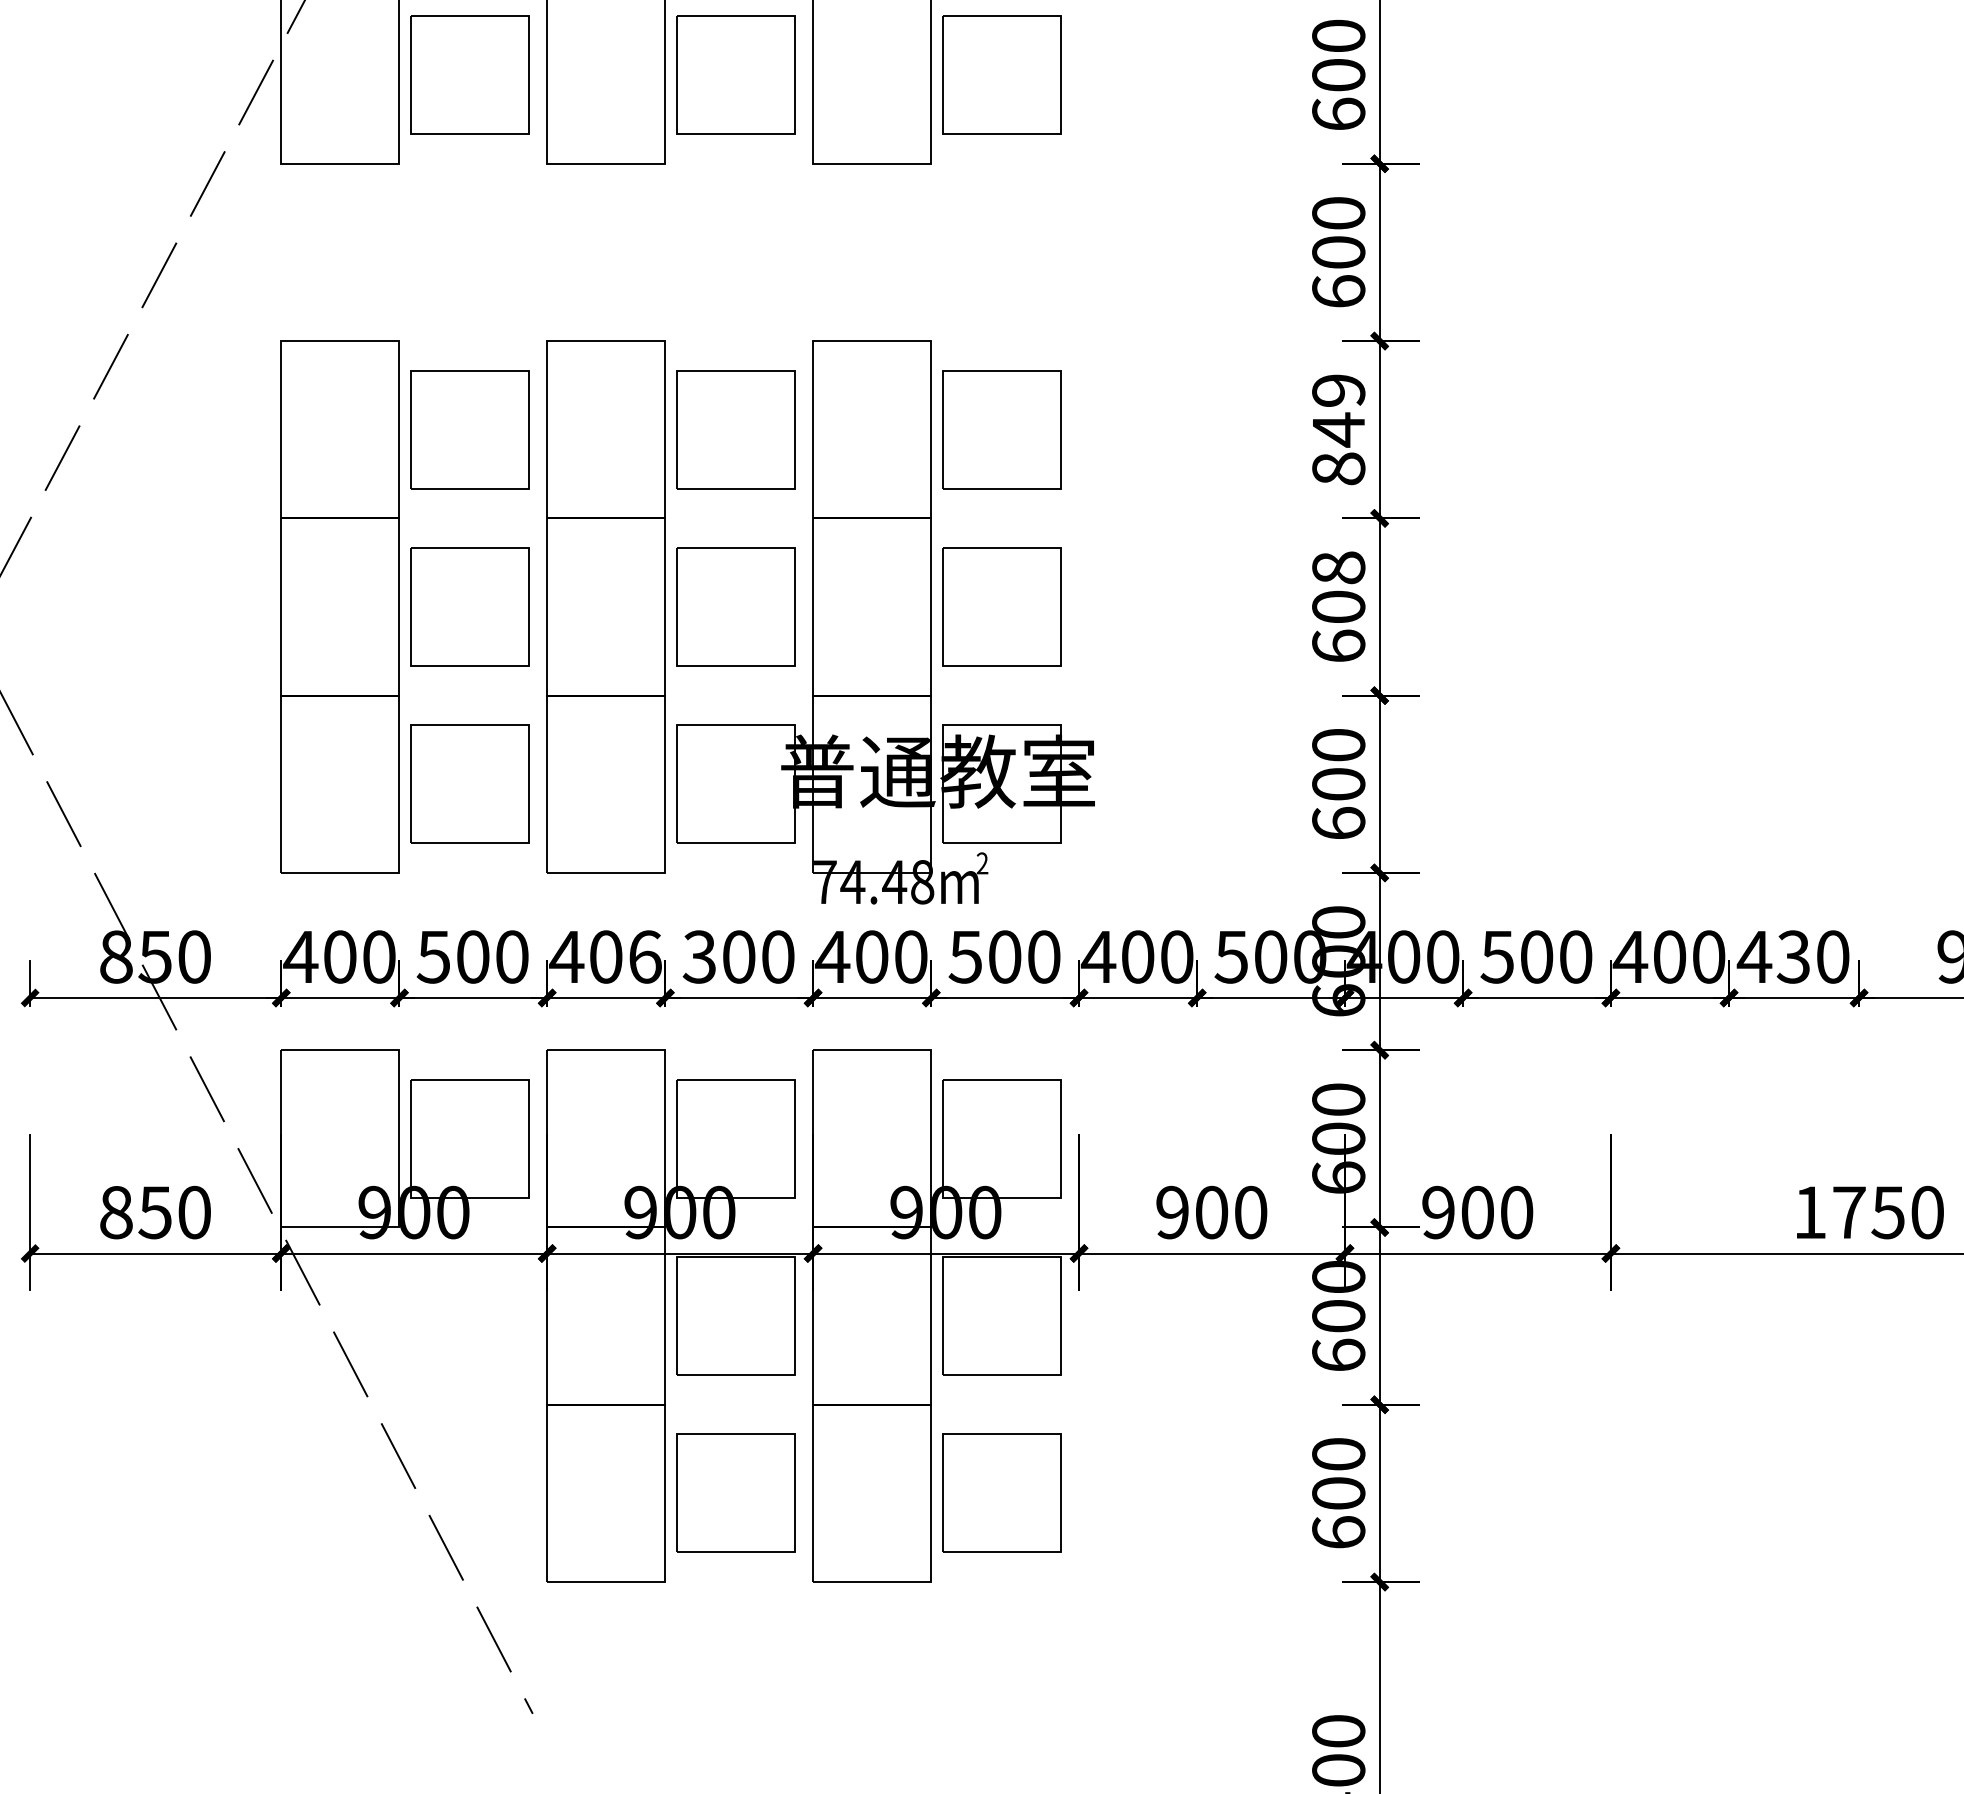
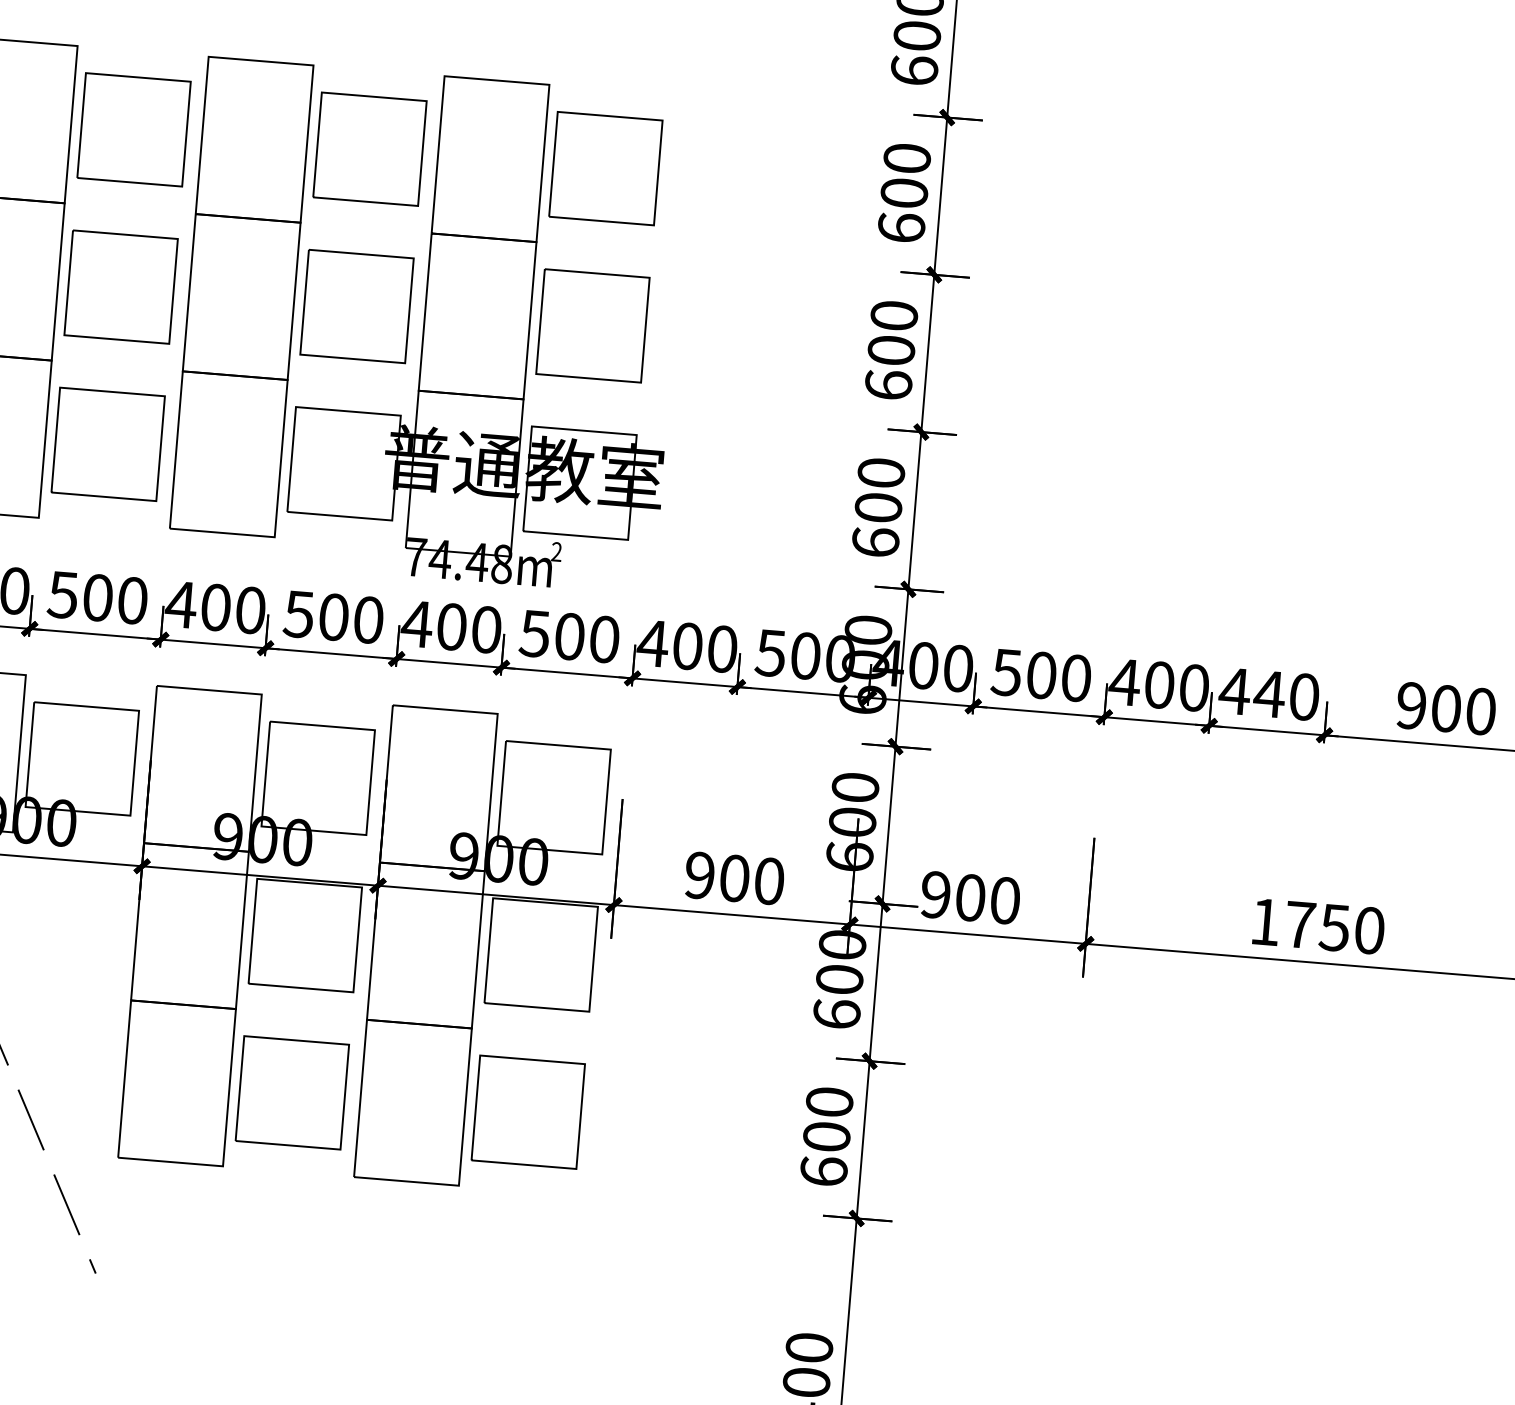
text: (1338, 429) -> (904, 193), 849 -> 600
text: (1338, 567) -> (894, 315), 608 -> 600
text: (645, 956) -> (251, 609), 406 -> 400
text: (698, 956) -> (298, 613), 300 -> 500
text: (1793, 956) -> (1269, 693), 430 -> 440

